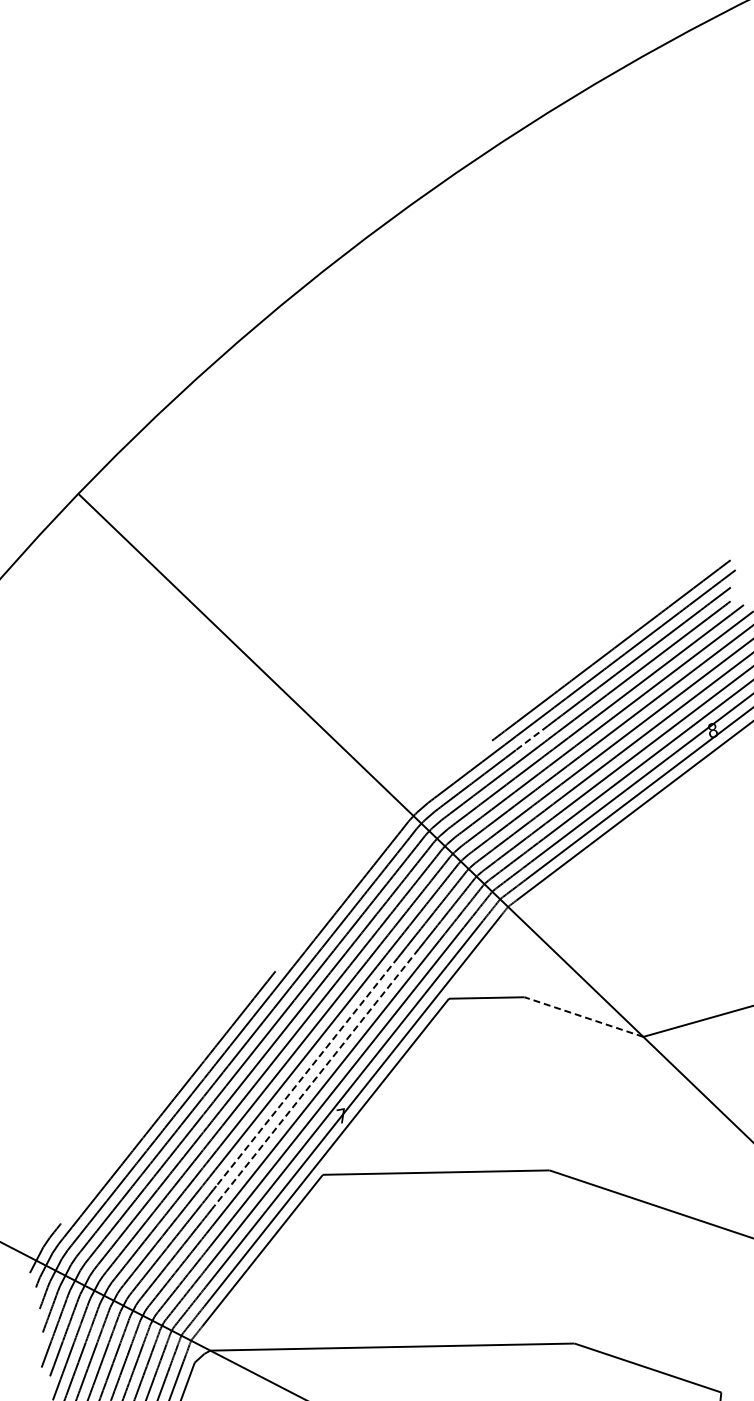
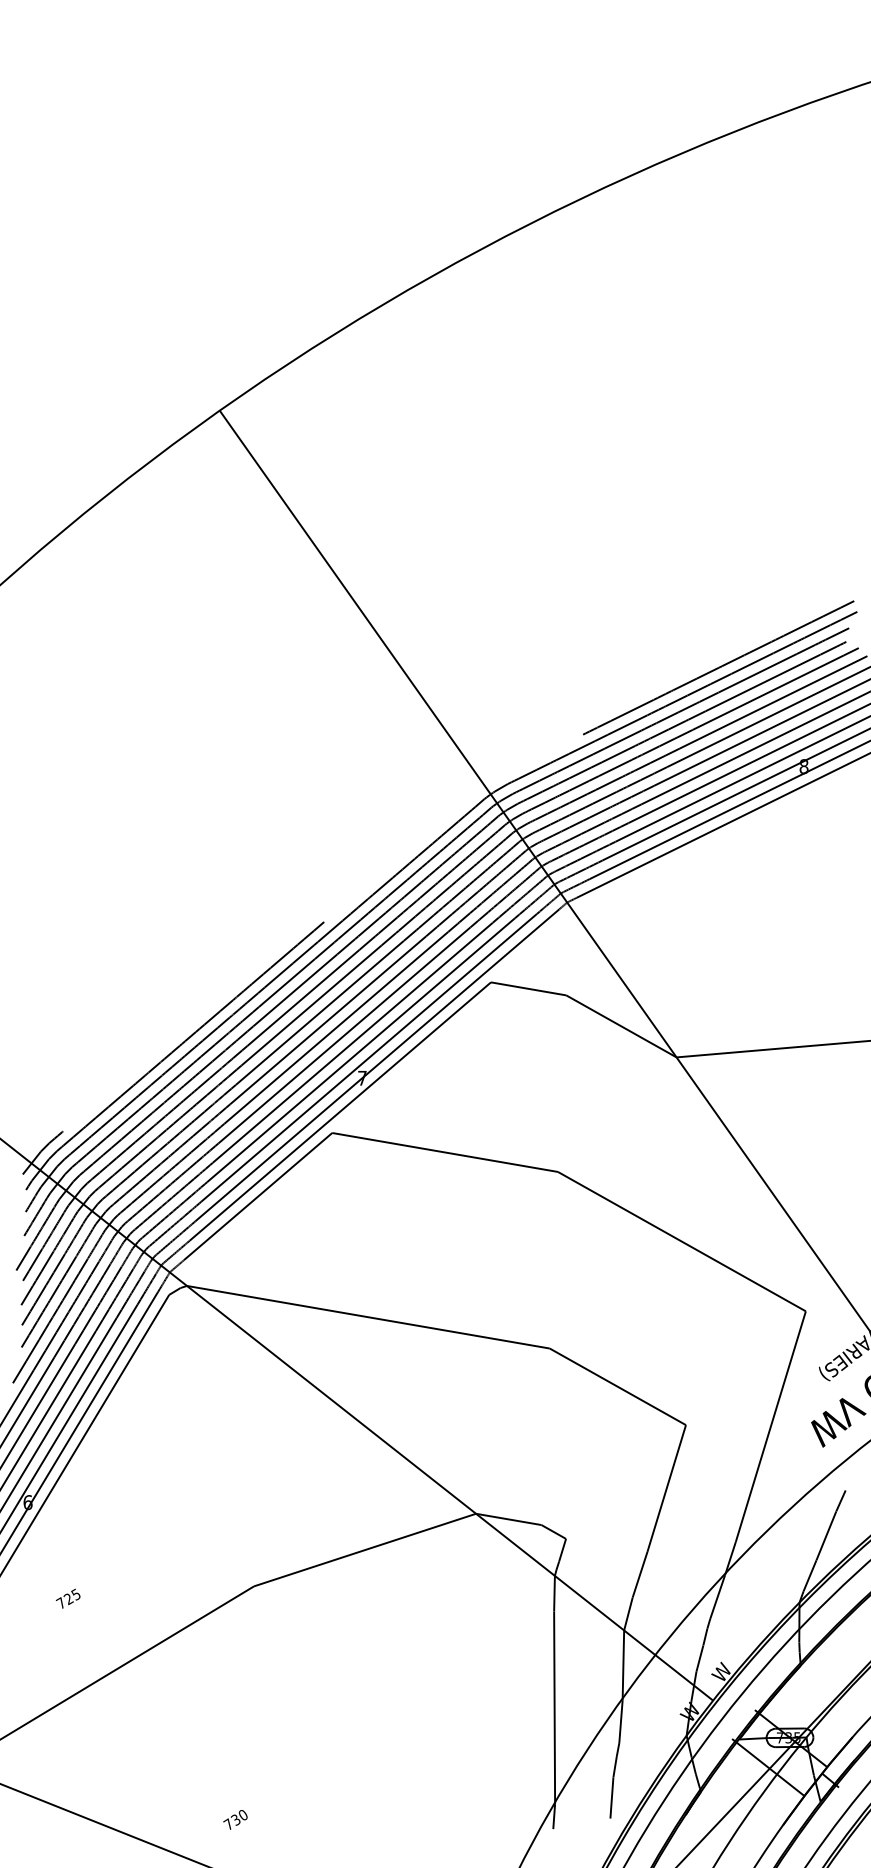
line: (531, 738) -> (622, 739), dashed -> solid
line: (583, 1017) -> (620, 1026), dashed -> solid
line: (306, 1072) -> (335, 1028), dashed -> solid
line: (316, 1077) -> (344, 1035), dashed -> solid

